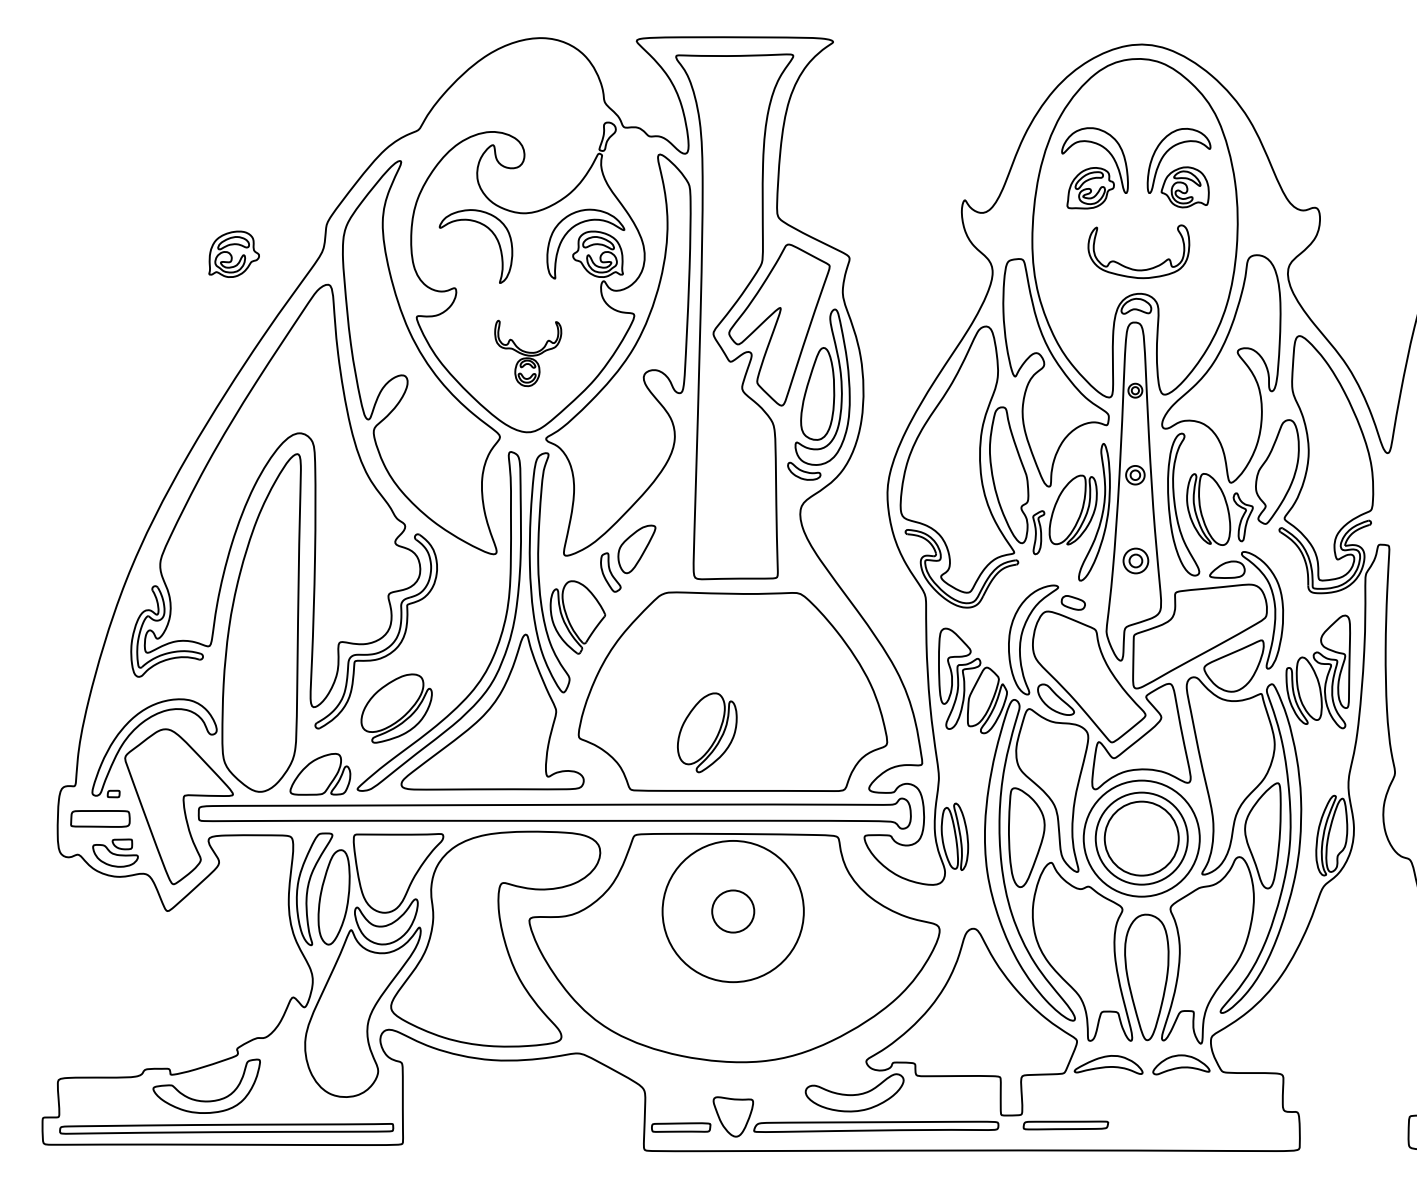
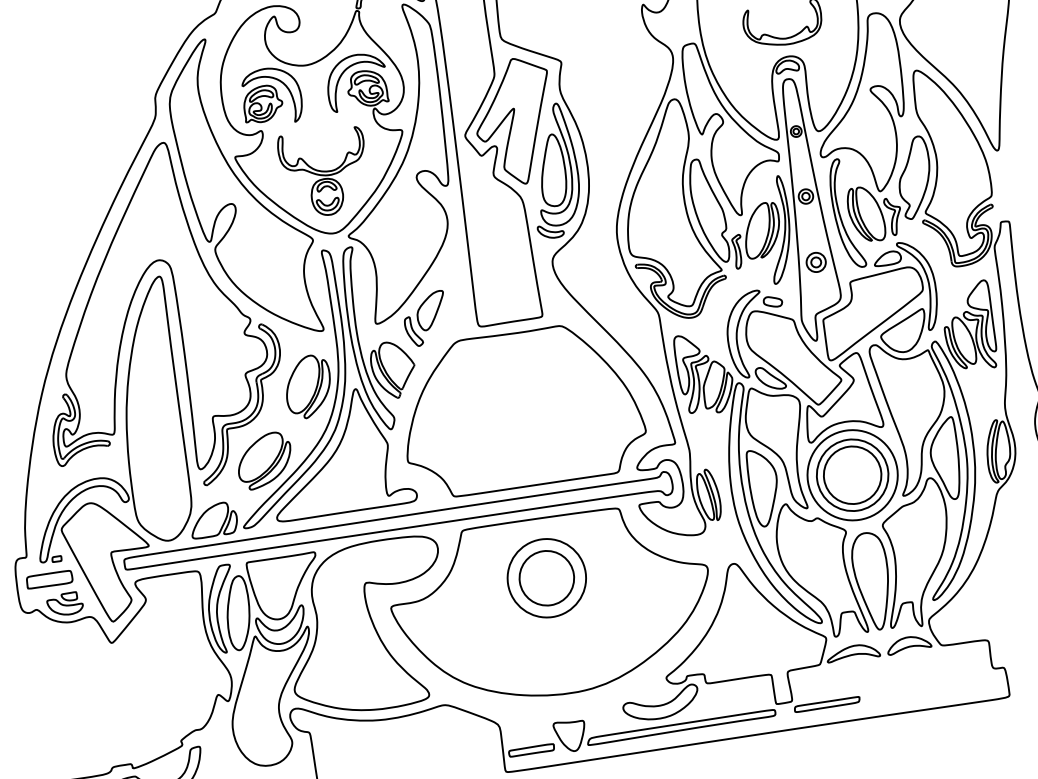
part: (233, 253) -> (262, 103), moved
part: (528, 353) -> (325, 172), size x1.67
part: (707, 732) -> (308, 386), moved
circle: (732, 911) -> (546, 578), size x0.71
circle: (733, 911) -> (547, 578), size x1.67

